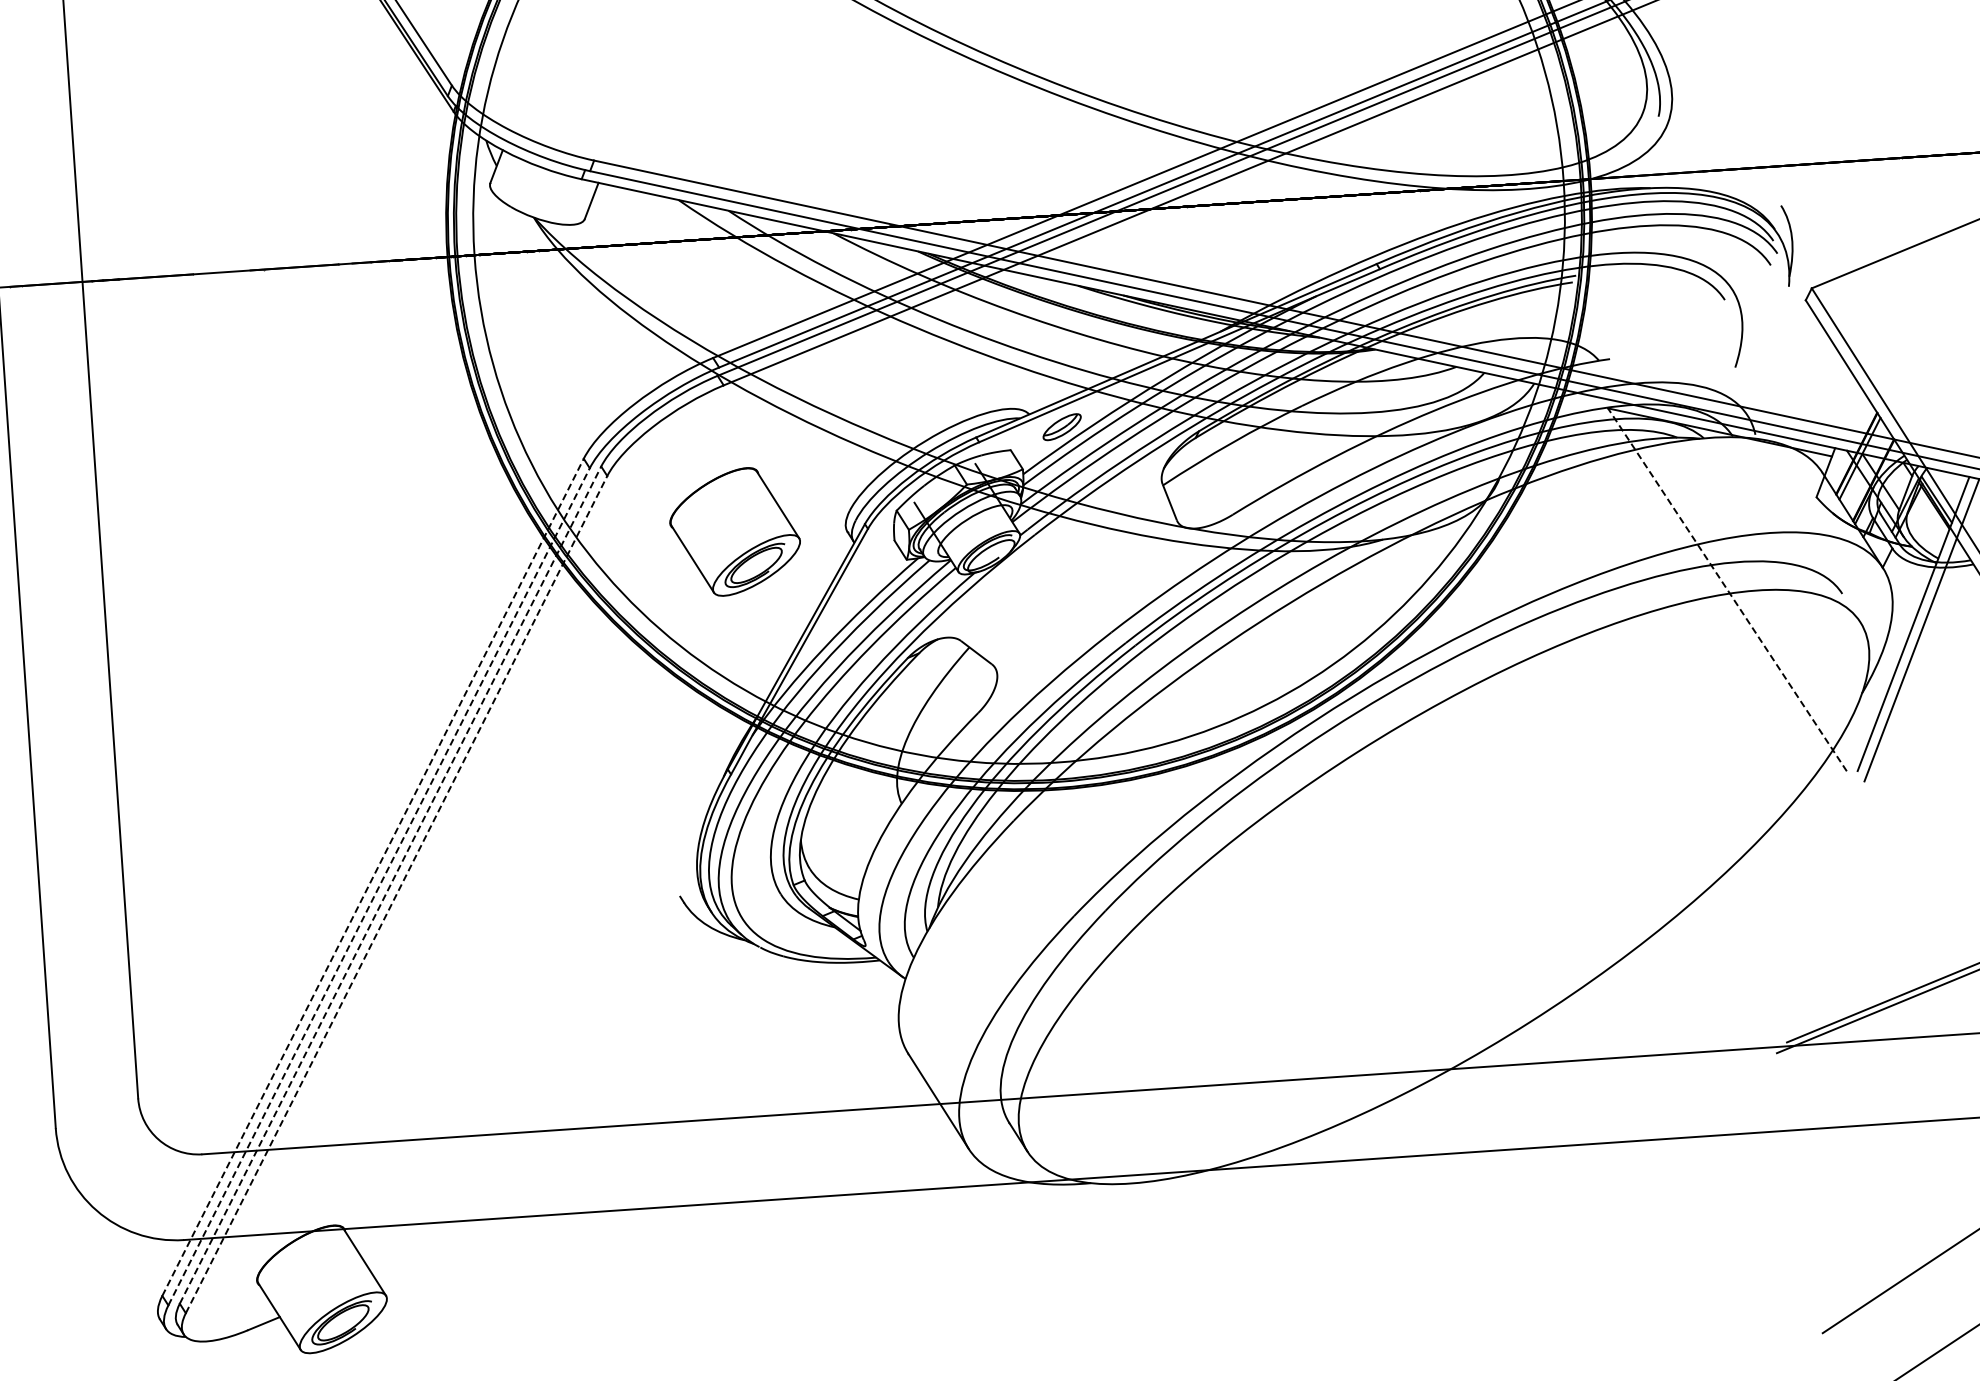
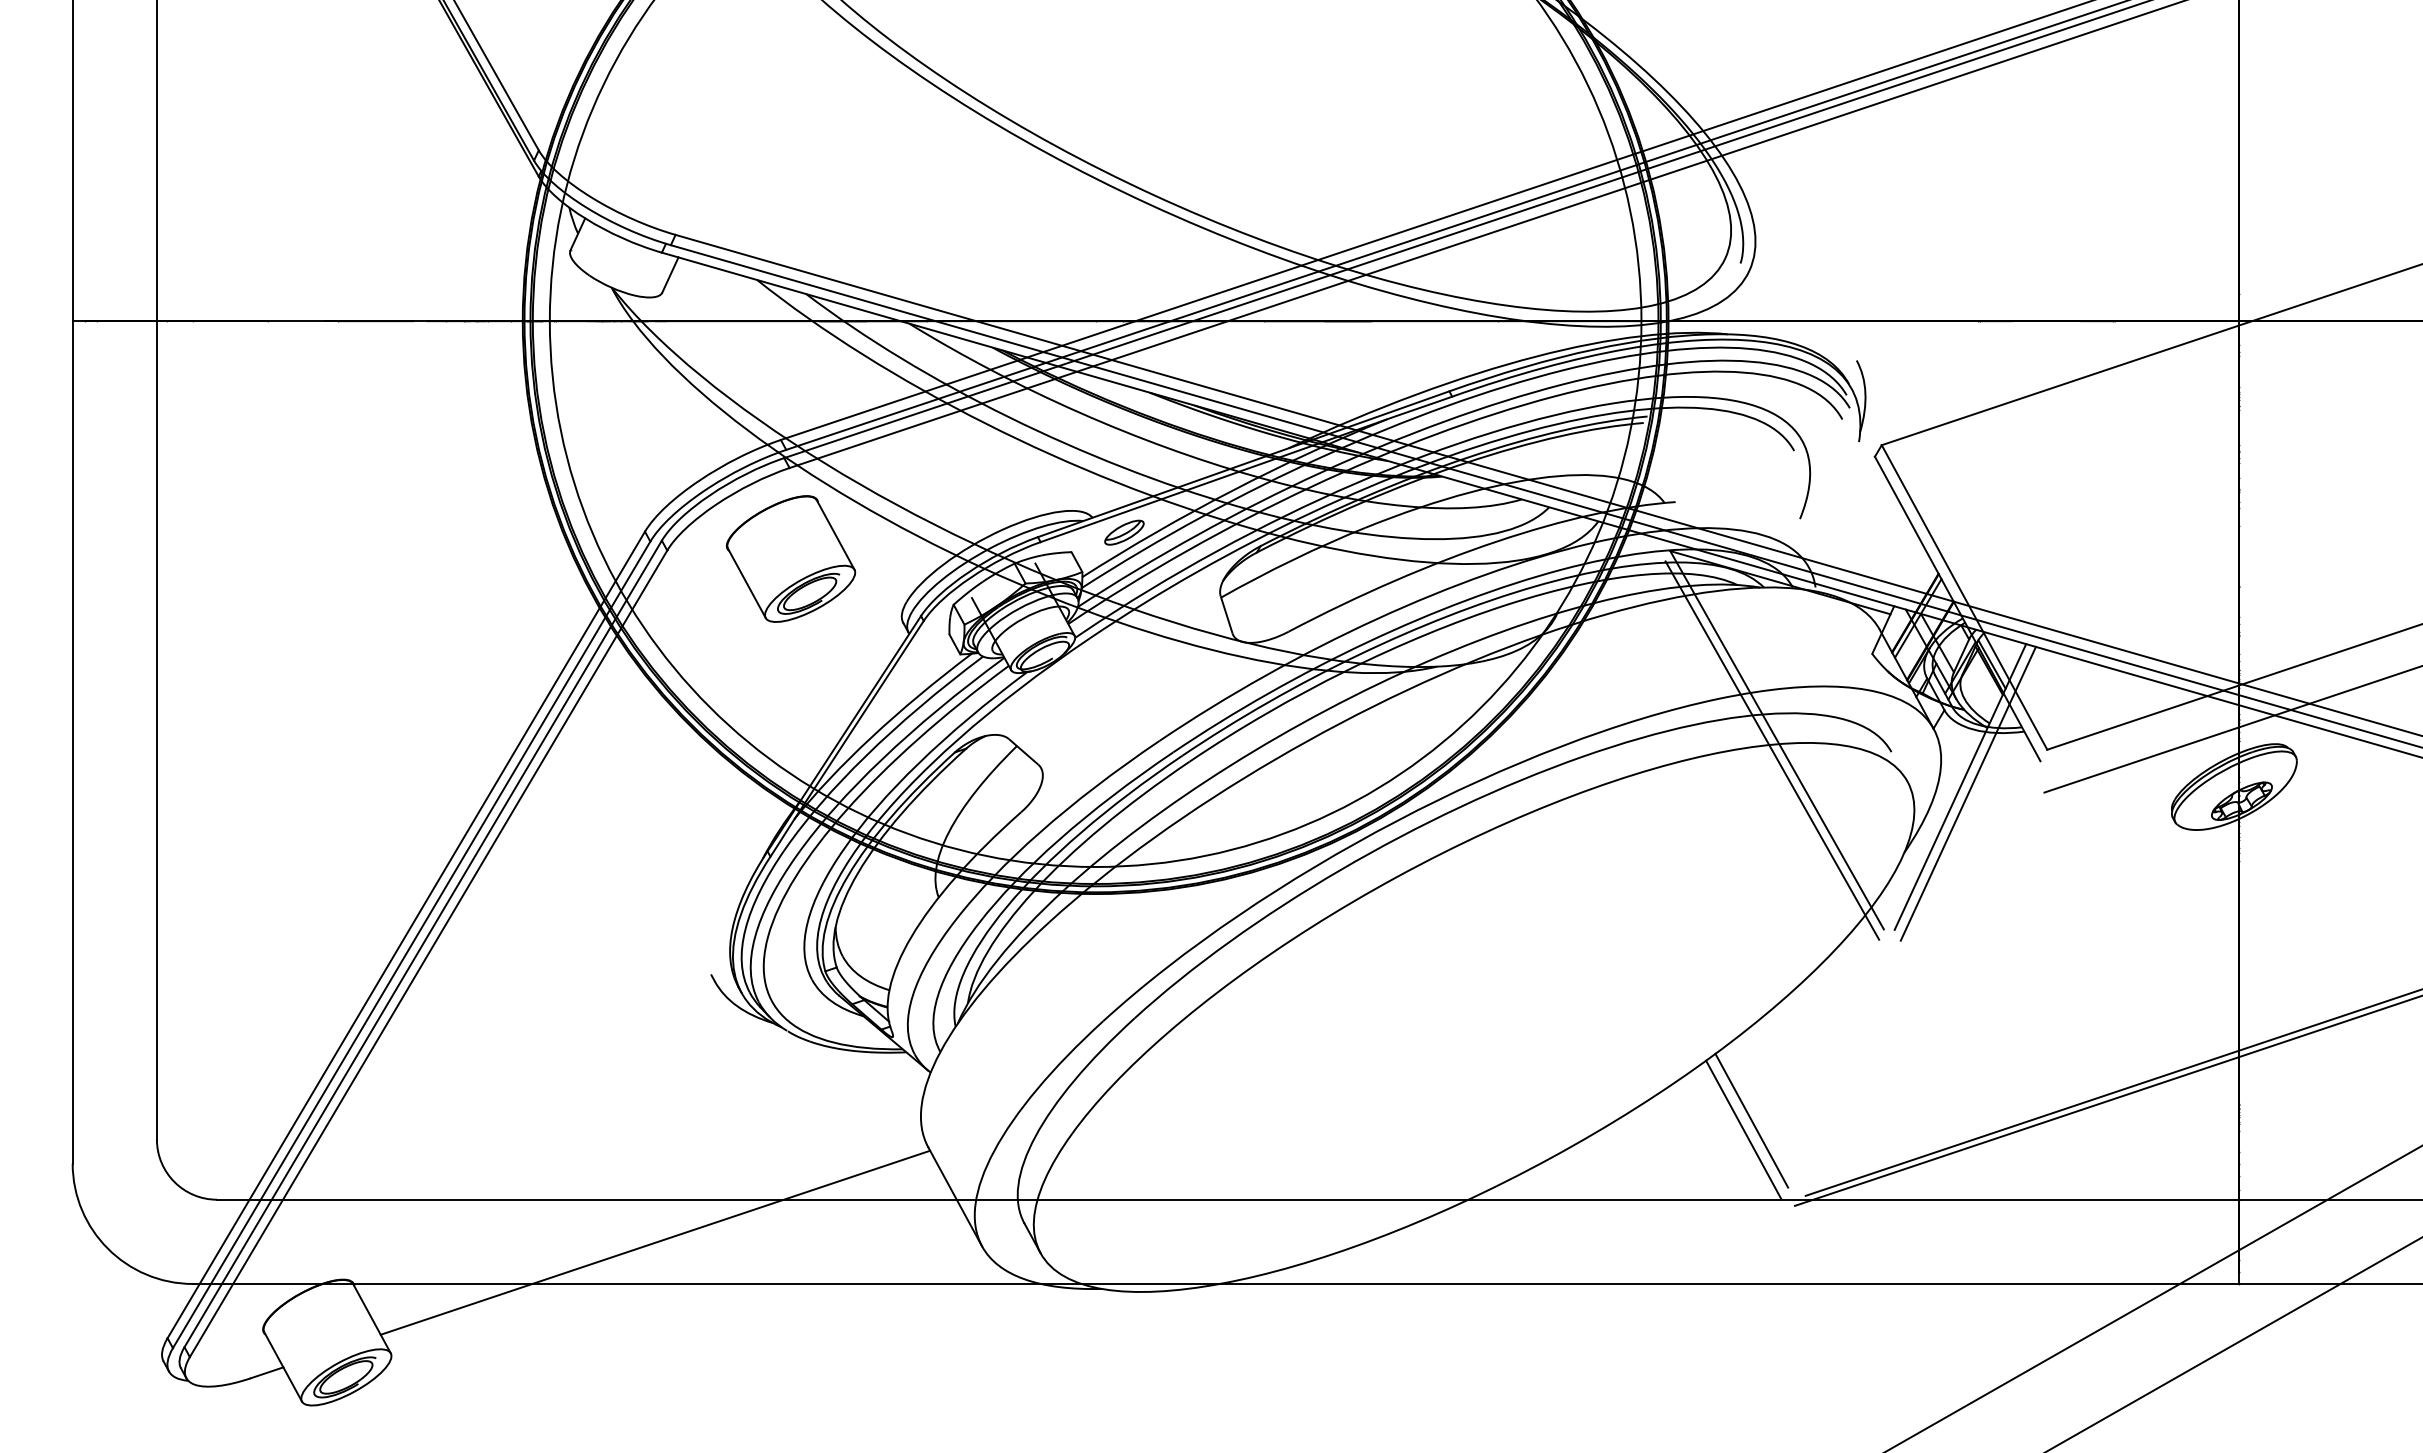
part: (735, 531) -> (791, 558), moved
line: (1726, 589) -> (1776, 739), dashed -> solid
line: (1723, 600) -> (1772, 750), added
line: (373, 876) -> (406, 934), dashed -> solid
line: (390, 884) -> (423, 943), dashed -> solid
line: (378, 886) -> (411, 944), dashed -> solid
line: (396, 894) -> (428, 953), dashed -> solid
line: (1727, 970) -> (1751, 1120), added
line: (1720, 980) -> (1743, 1129), added
line: (642, 1167) -> (655, 1242), added

